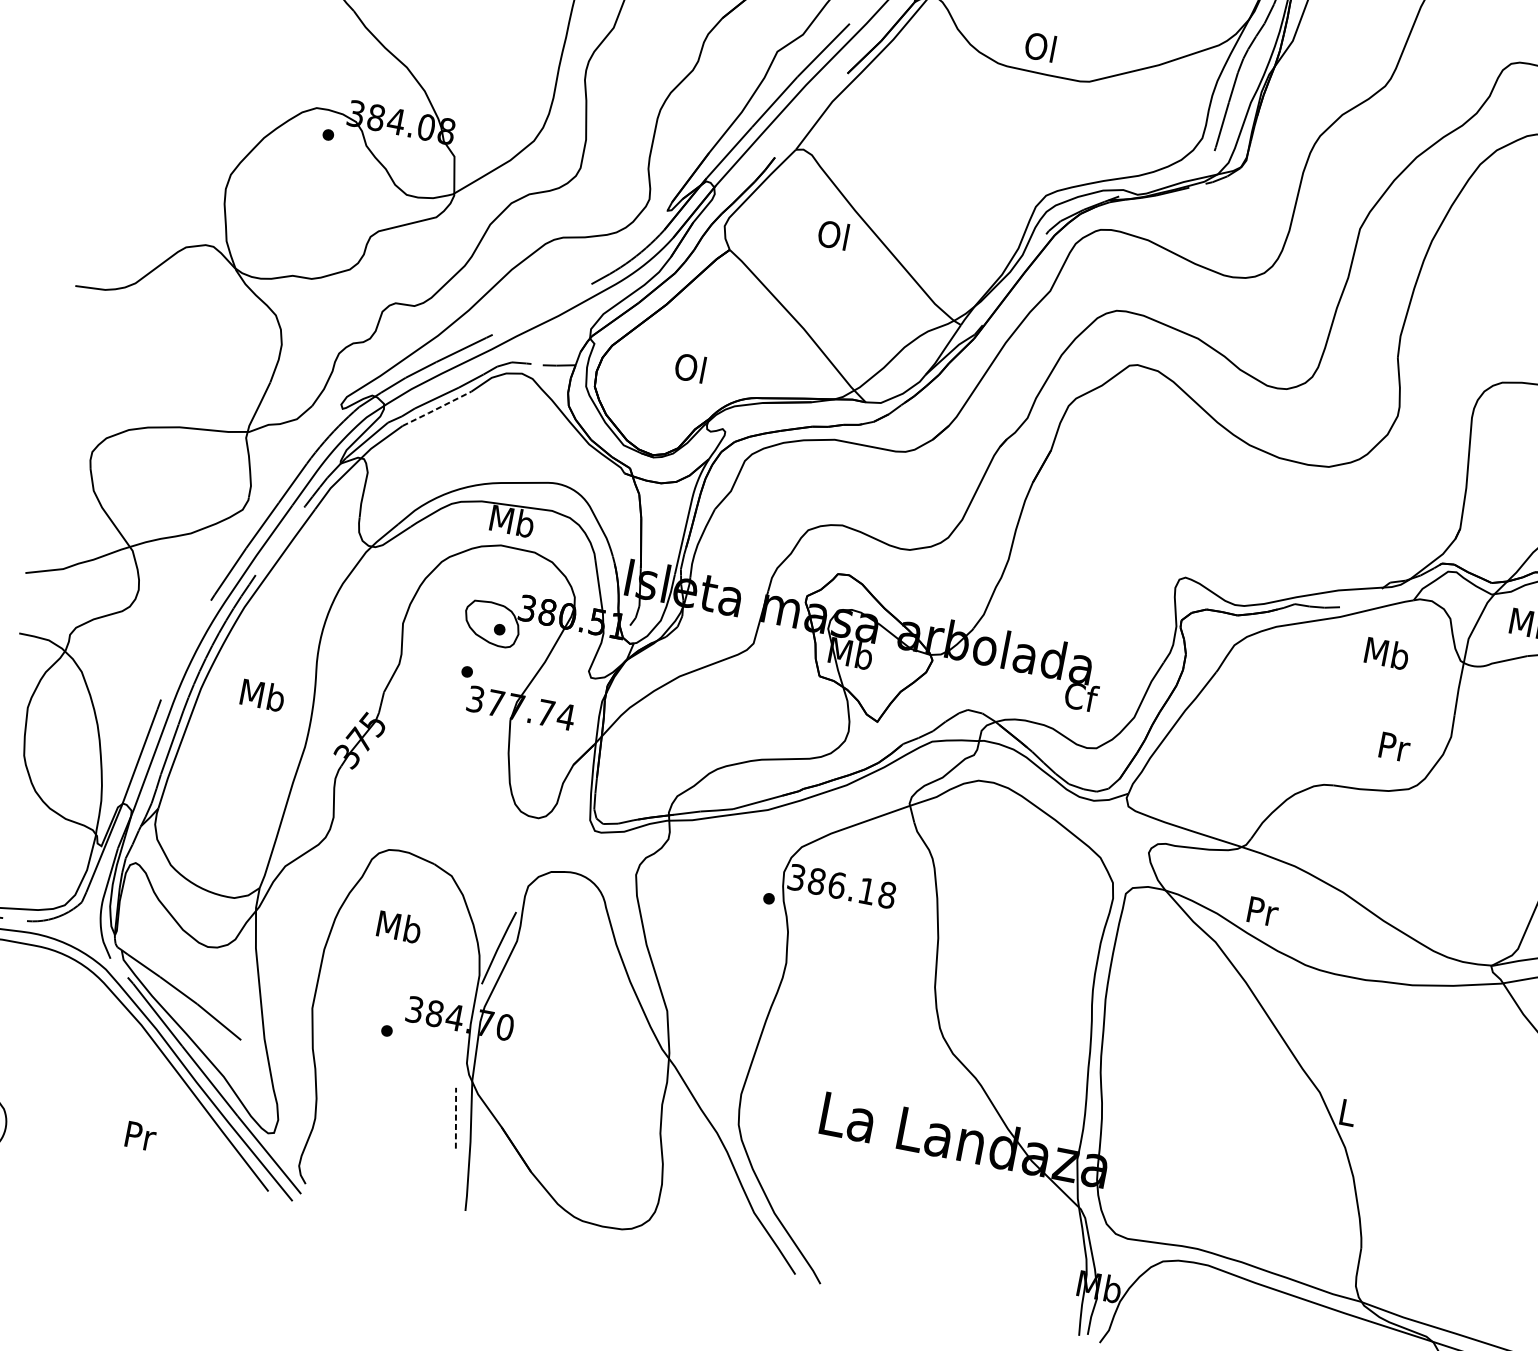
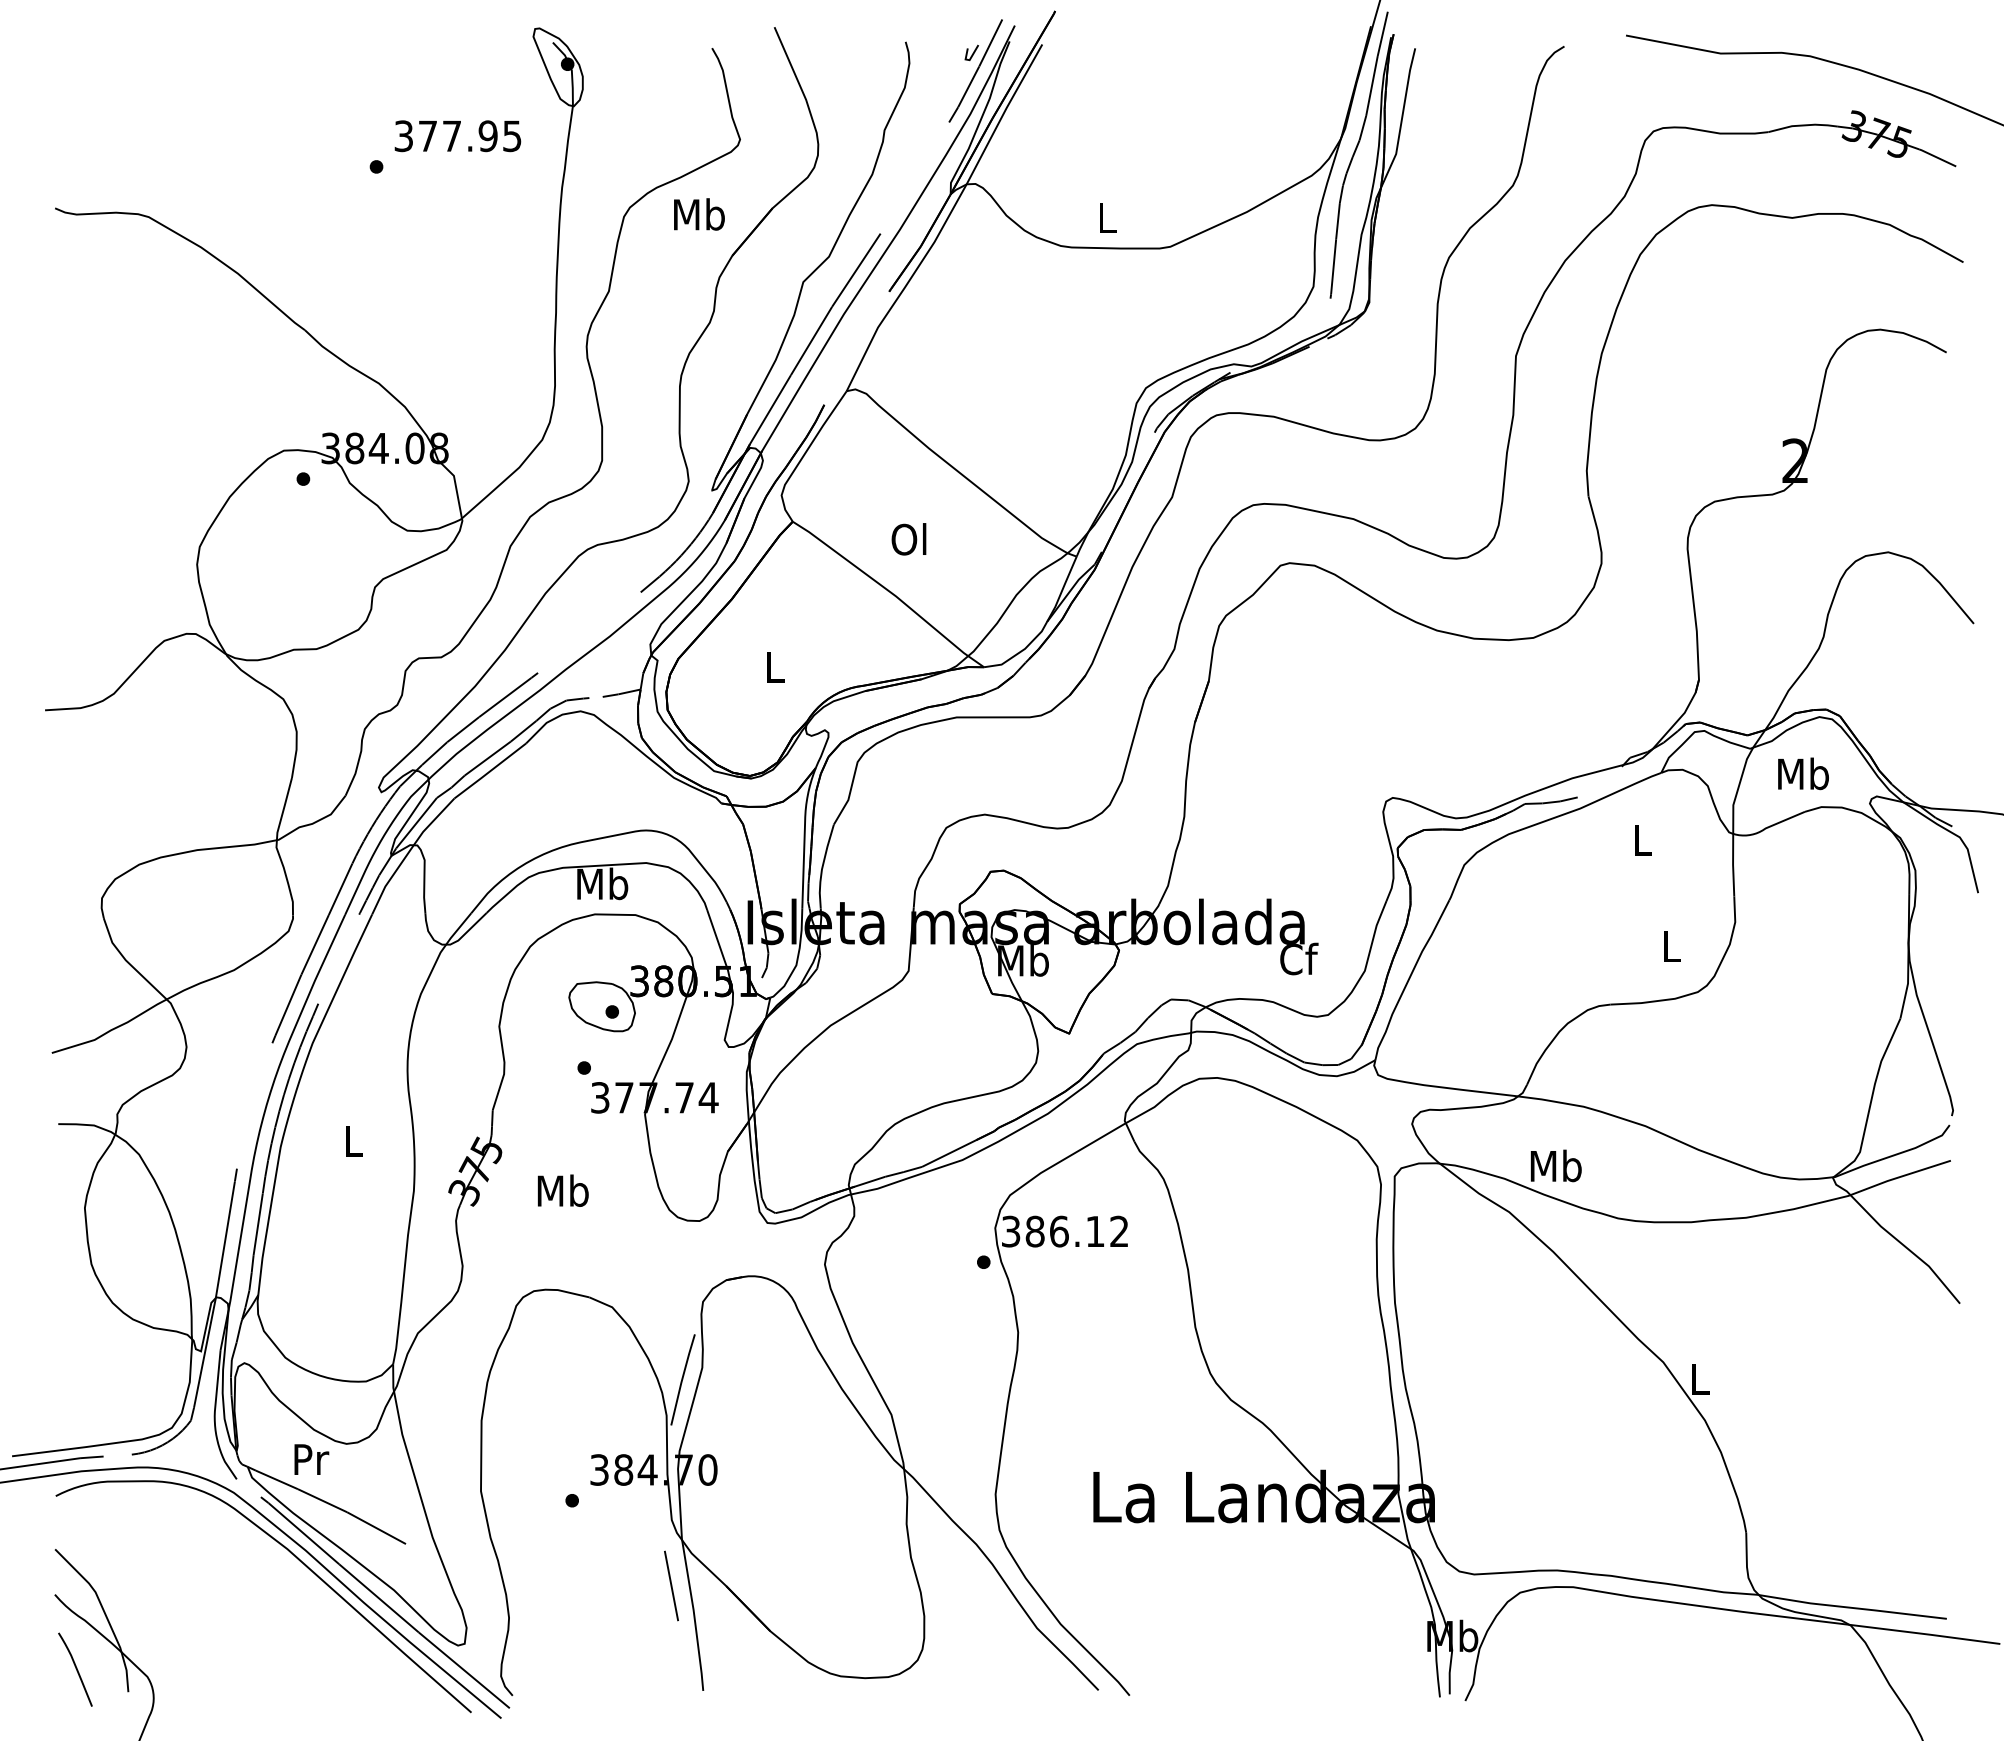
text: (1040, 46) -> (1105, 217), Ol -> L
text: (832, 235) -> (908, 539), moved
text: (690, 367) -> (773, 666), Ol -> L
line: (437, 409) -> (490, 771), dashed -> solid
text: (1387, 652) -> (1642, 839), Mb -> L
text: (262, 694) -> (353, 1140), Mb -> L
text: (1394, 747) -> (1672, 946), Pr -> L
text: (887, 895) -> (1119, 1231), 386.18 -> 386.12
text: (1261, 910) -> (1555, 1165), Pr -> Mb
text: (398, 926) -> (562, 1190), moved
line: (455, 1118) -> (671, 1586), dashed -> solid
text: (140, 1136) -> (311, 1459), moved

